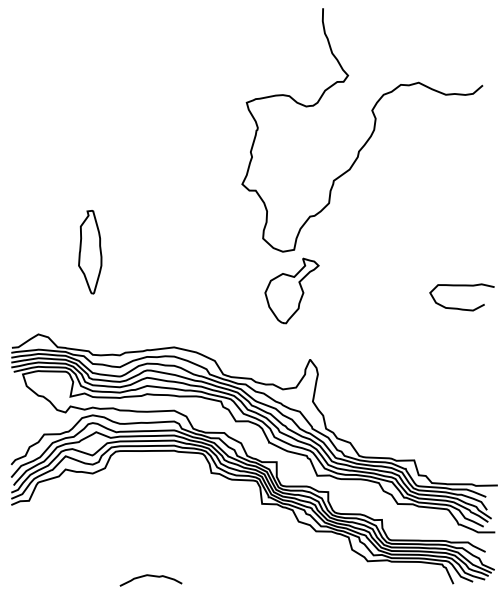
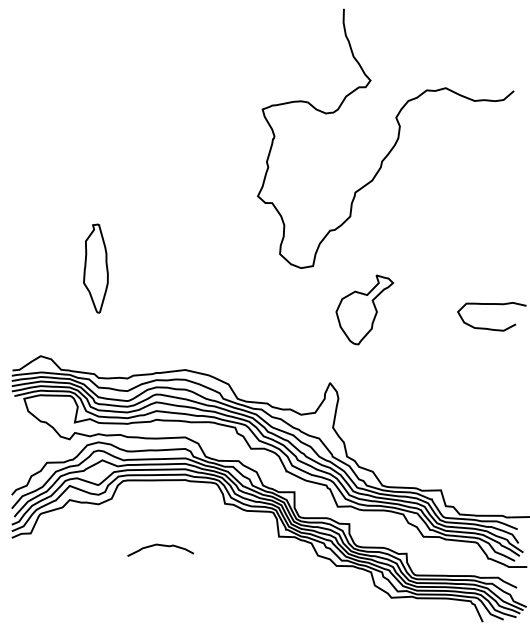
part: (291, 290) -> (364, 309), moved
curve: (151, 576) -> (161, 546), moved

